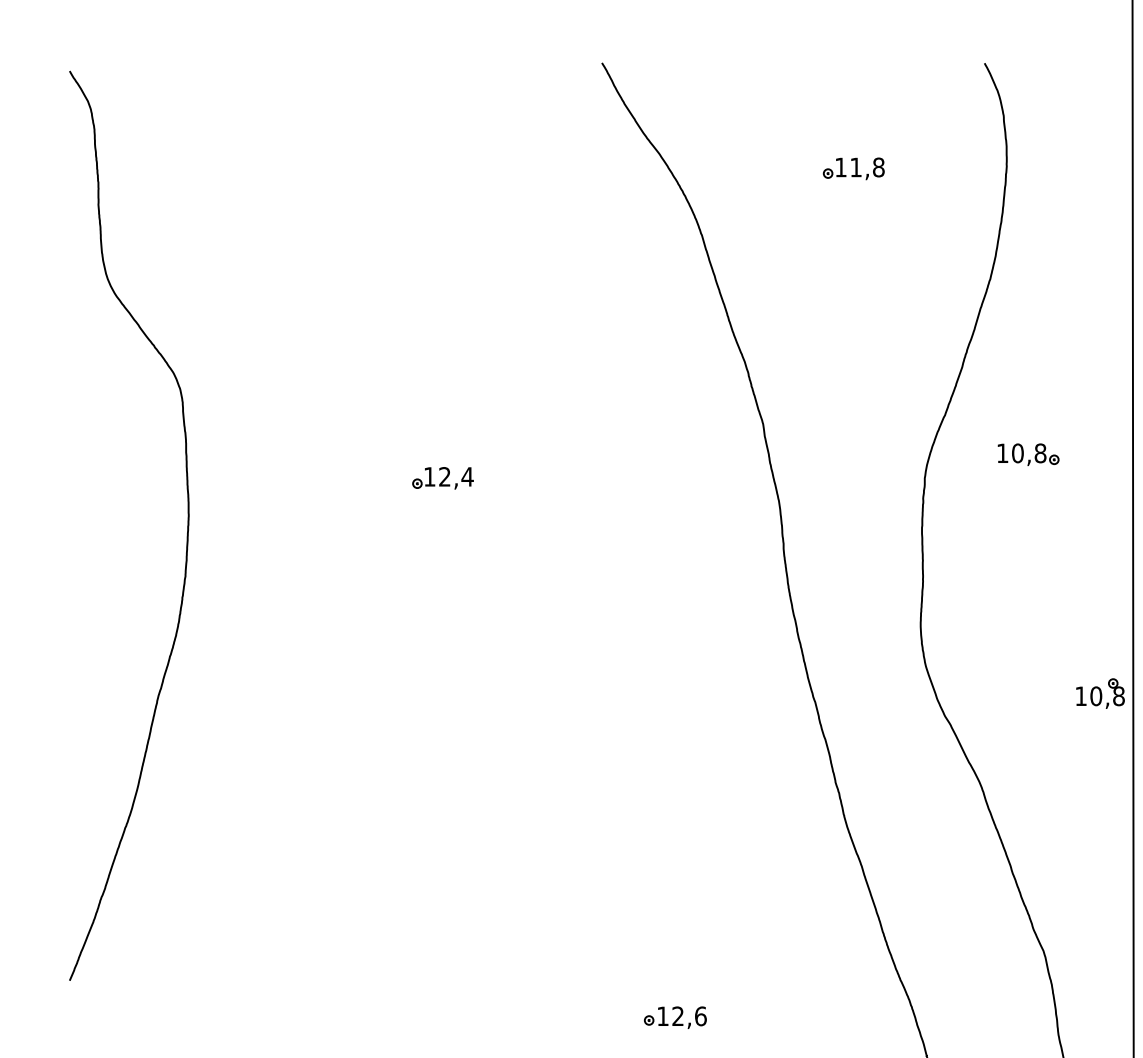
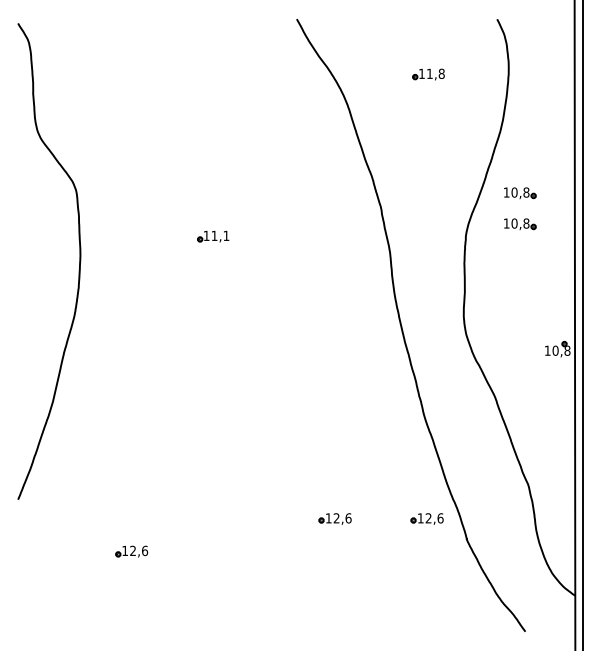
part: (1029, 395) -> (520, 193), added
text: (456, 476) -> (220, 235), 12,4 -> 11,1
part: (849, 1016) -> (426, 518), added

